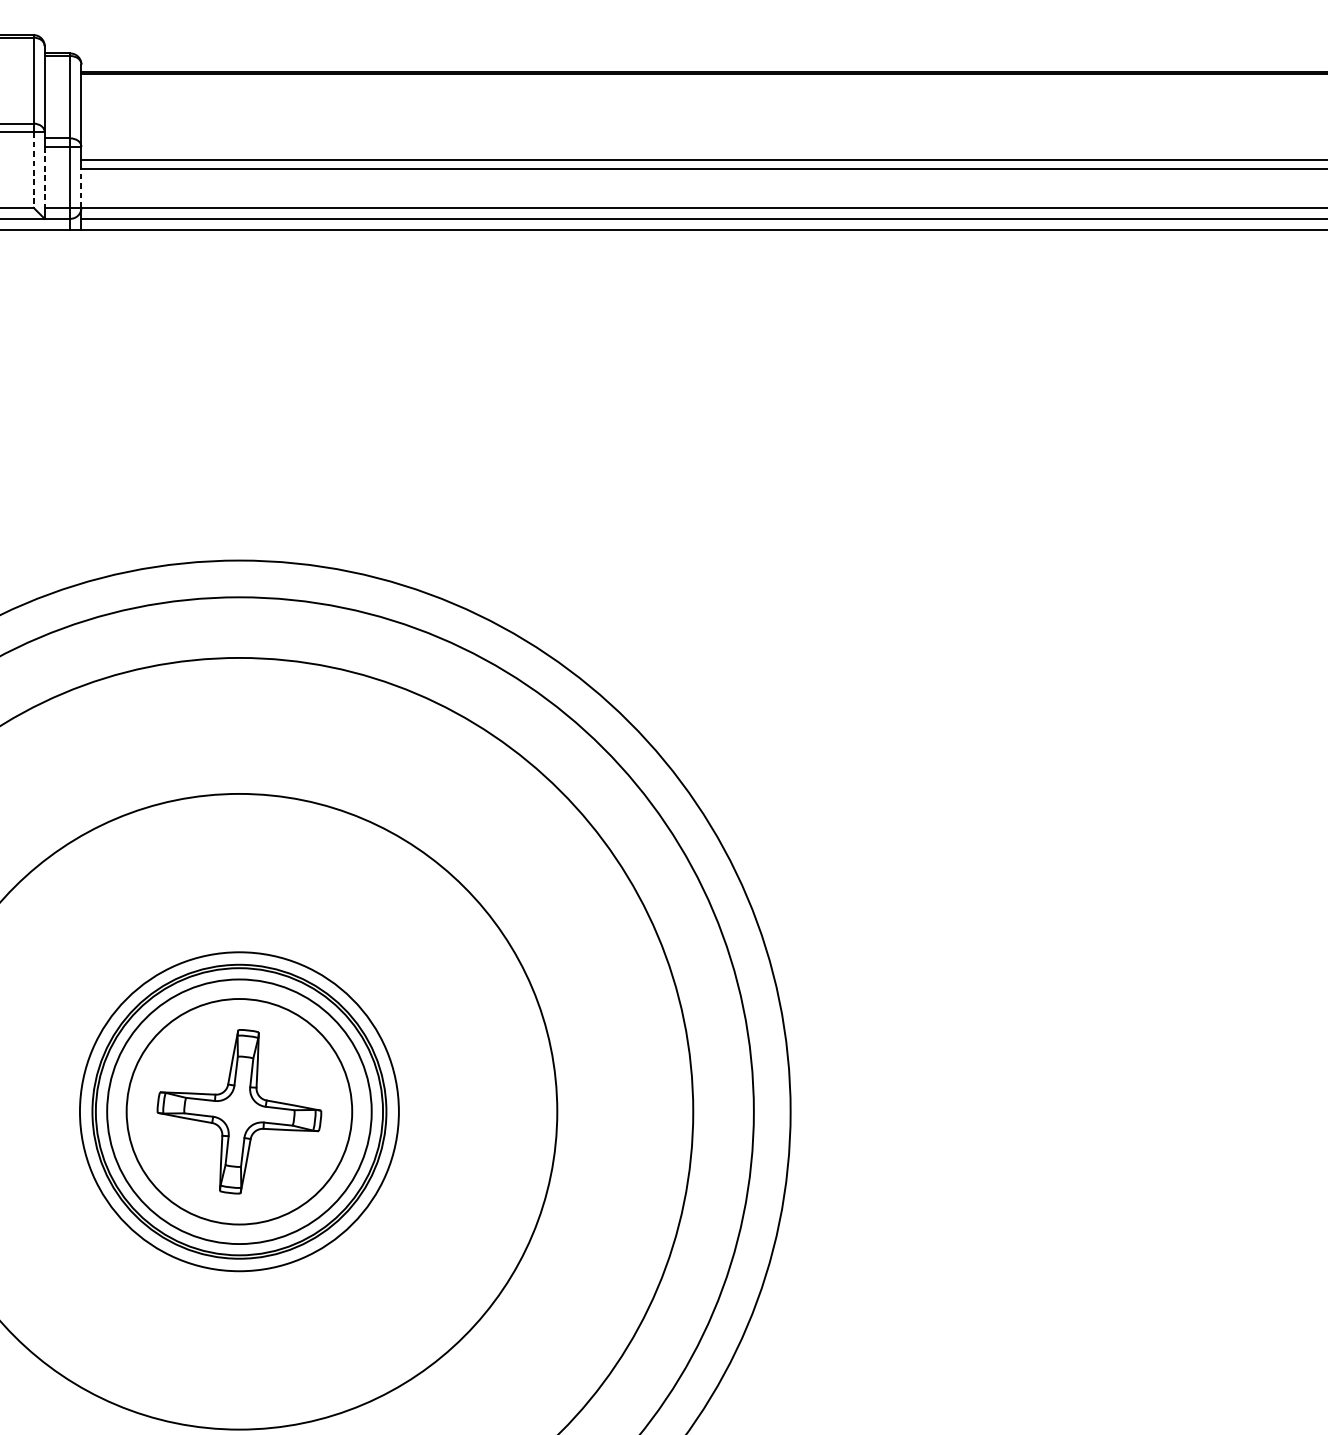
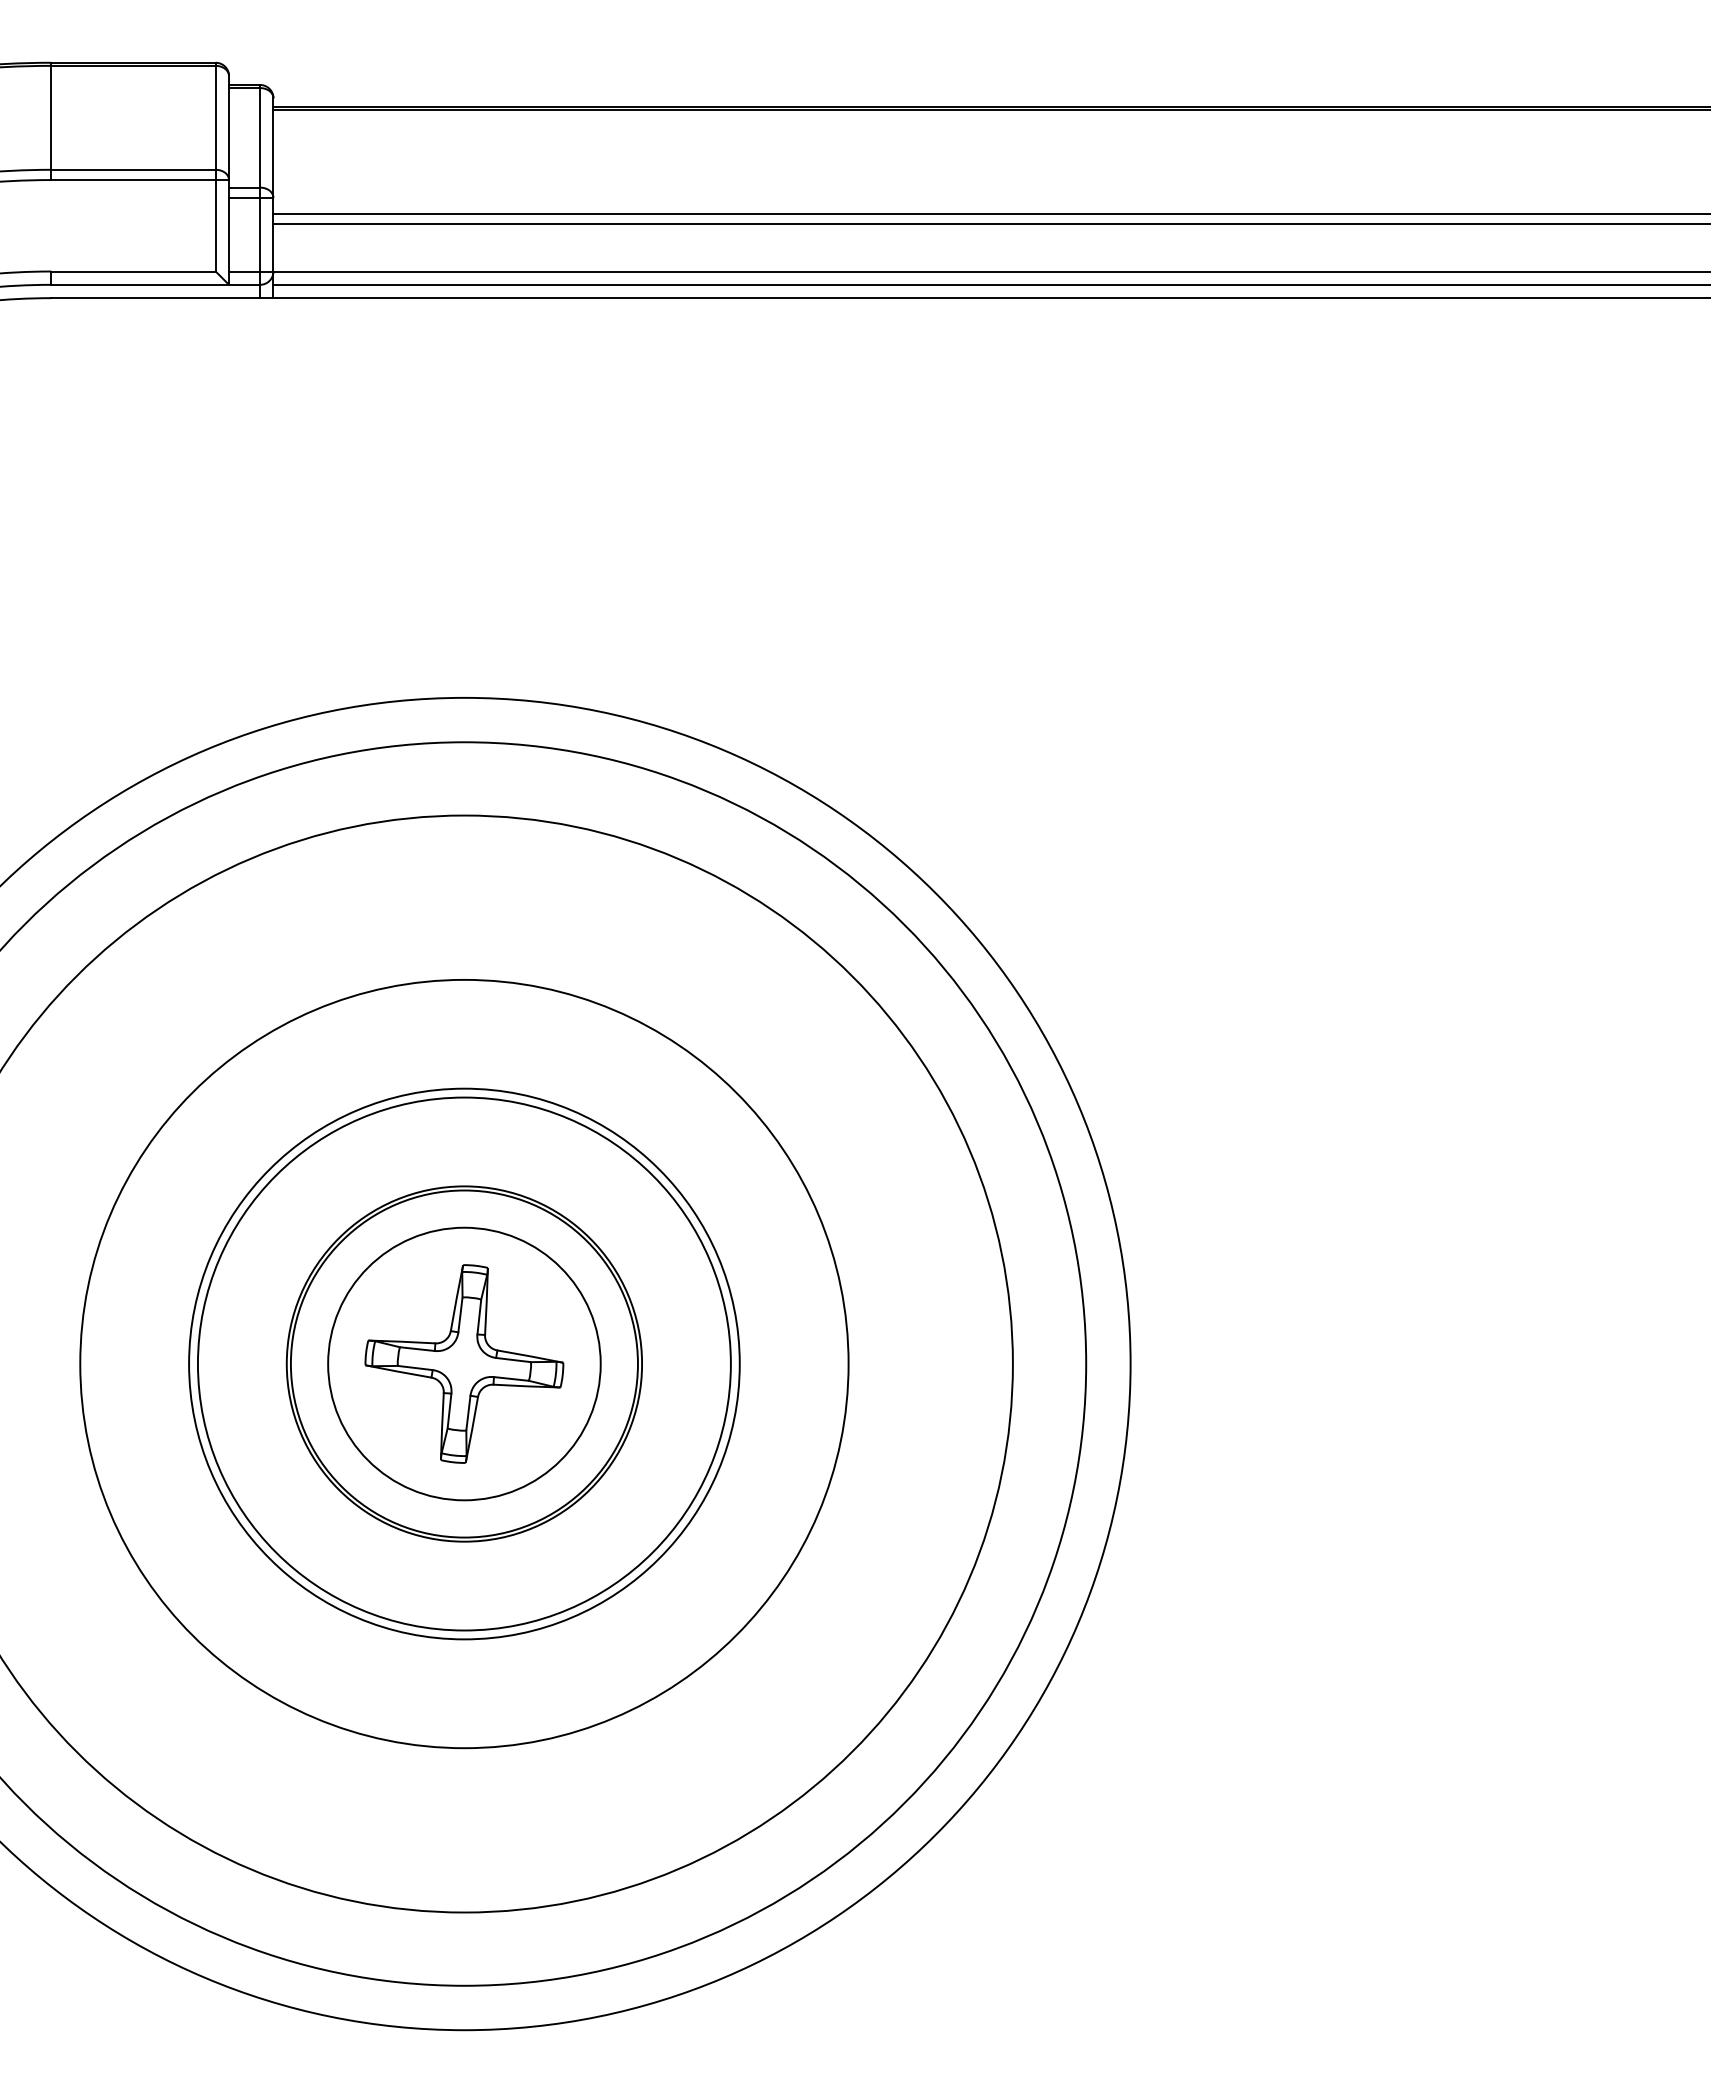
line: (33, 169) -> (215, 225), dashed -> solid
line: (45, 177) -> (229, 234), dashed -> solid
line: (81, 187) -> (273, 247), dashed -> solid
circle: (238, 1111) -> (463, 1363), size x1.67
circle: (239, 1111) -> (464, 1363), size x1.43

